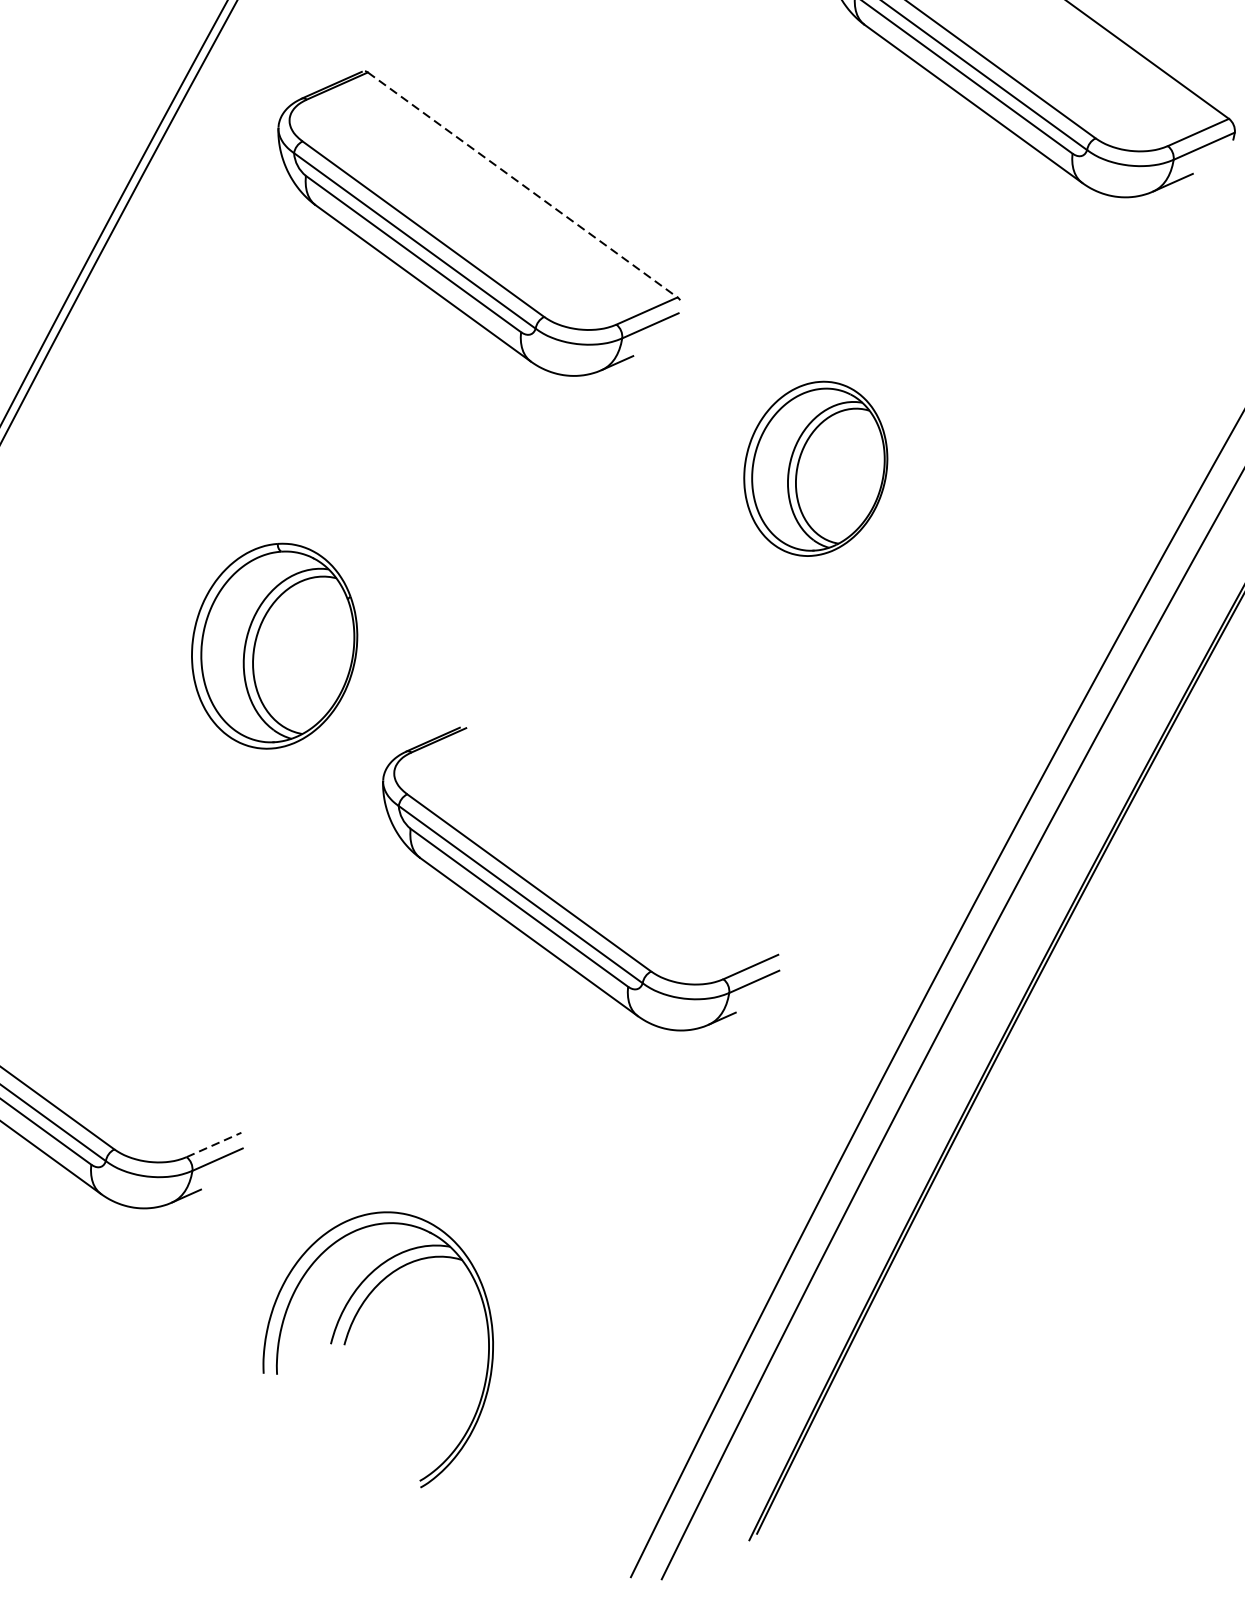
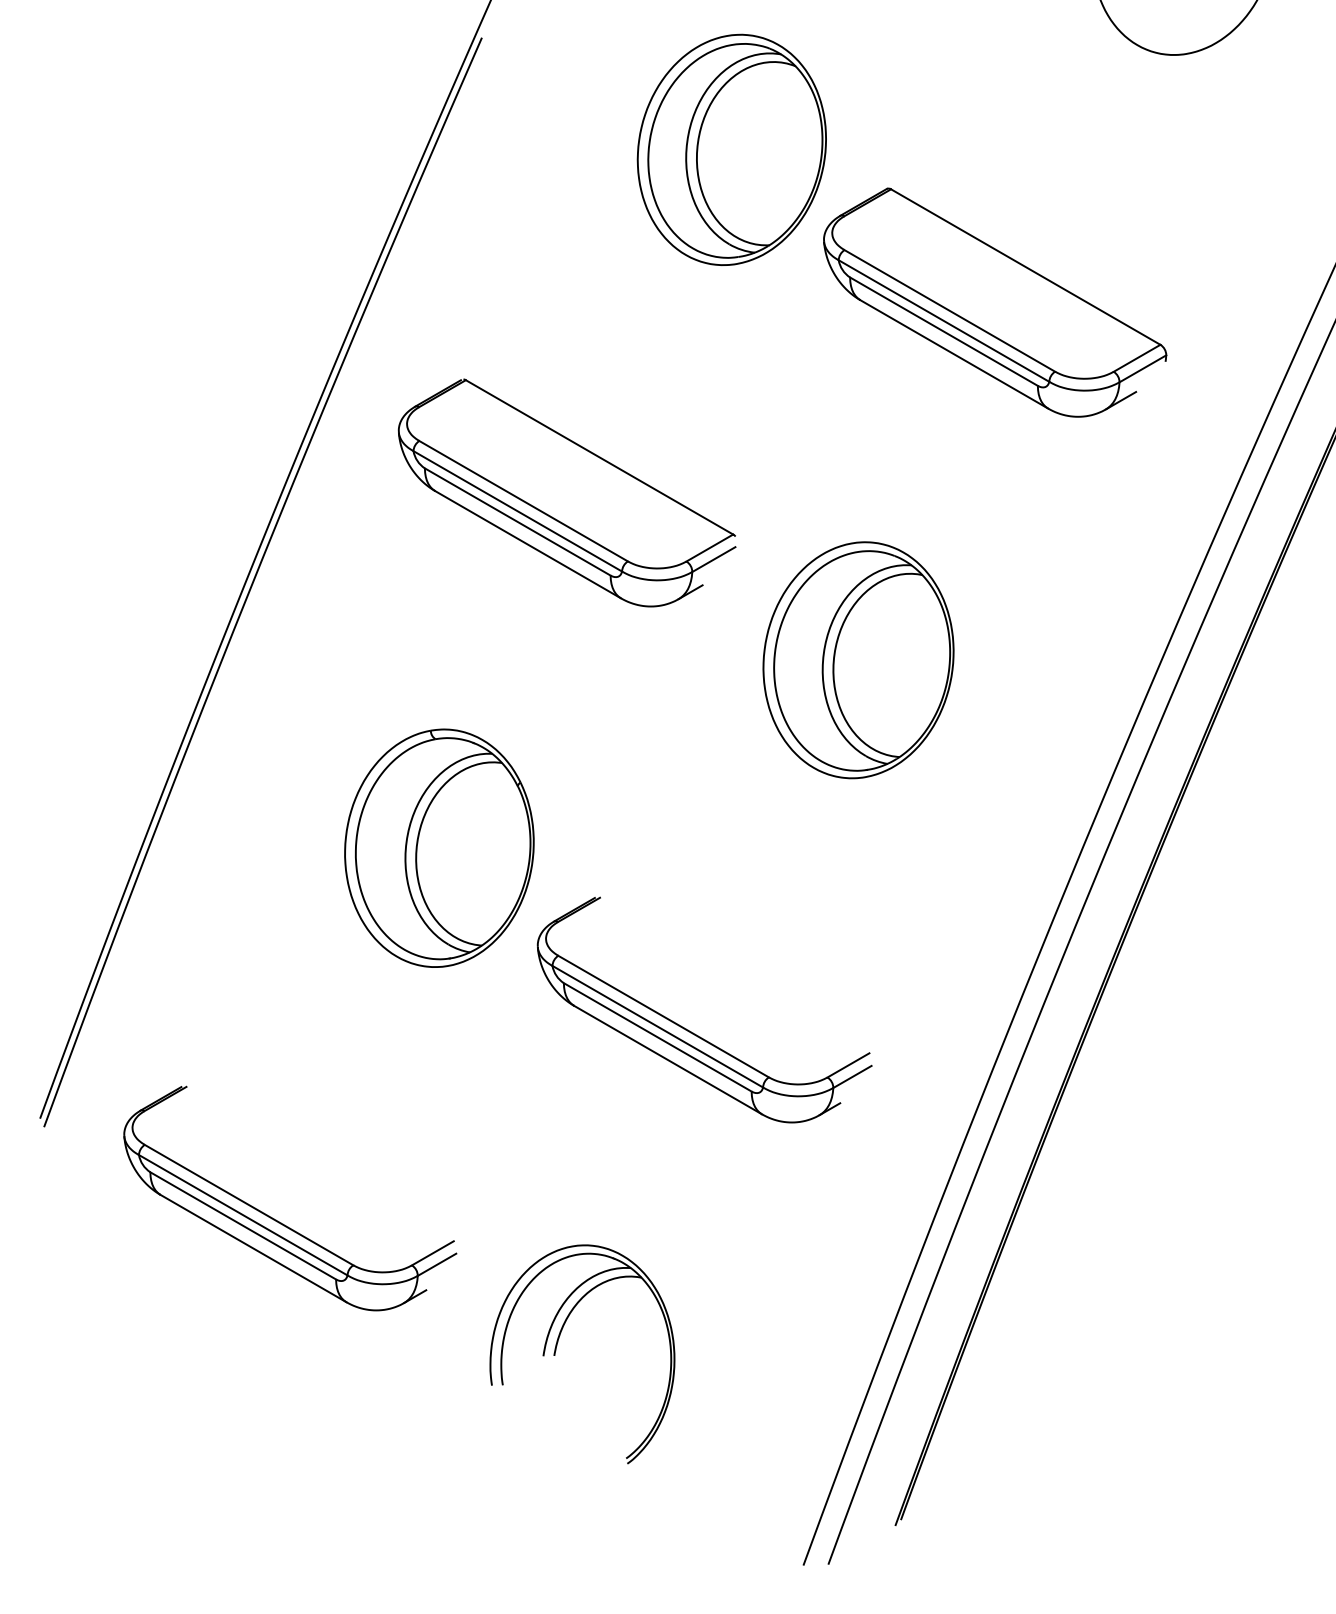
line: (522, 185) -> (599, 457), dashed -> solid
part: (815, 469) -> (858, 660), size x1.67
part: (274, 645) -> (439, 847), size x1.43
line: (214, 1145) -> (433, 1253), dashed -> solid
part: (349, 1333) -> (557, 1346), moved

